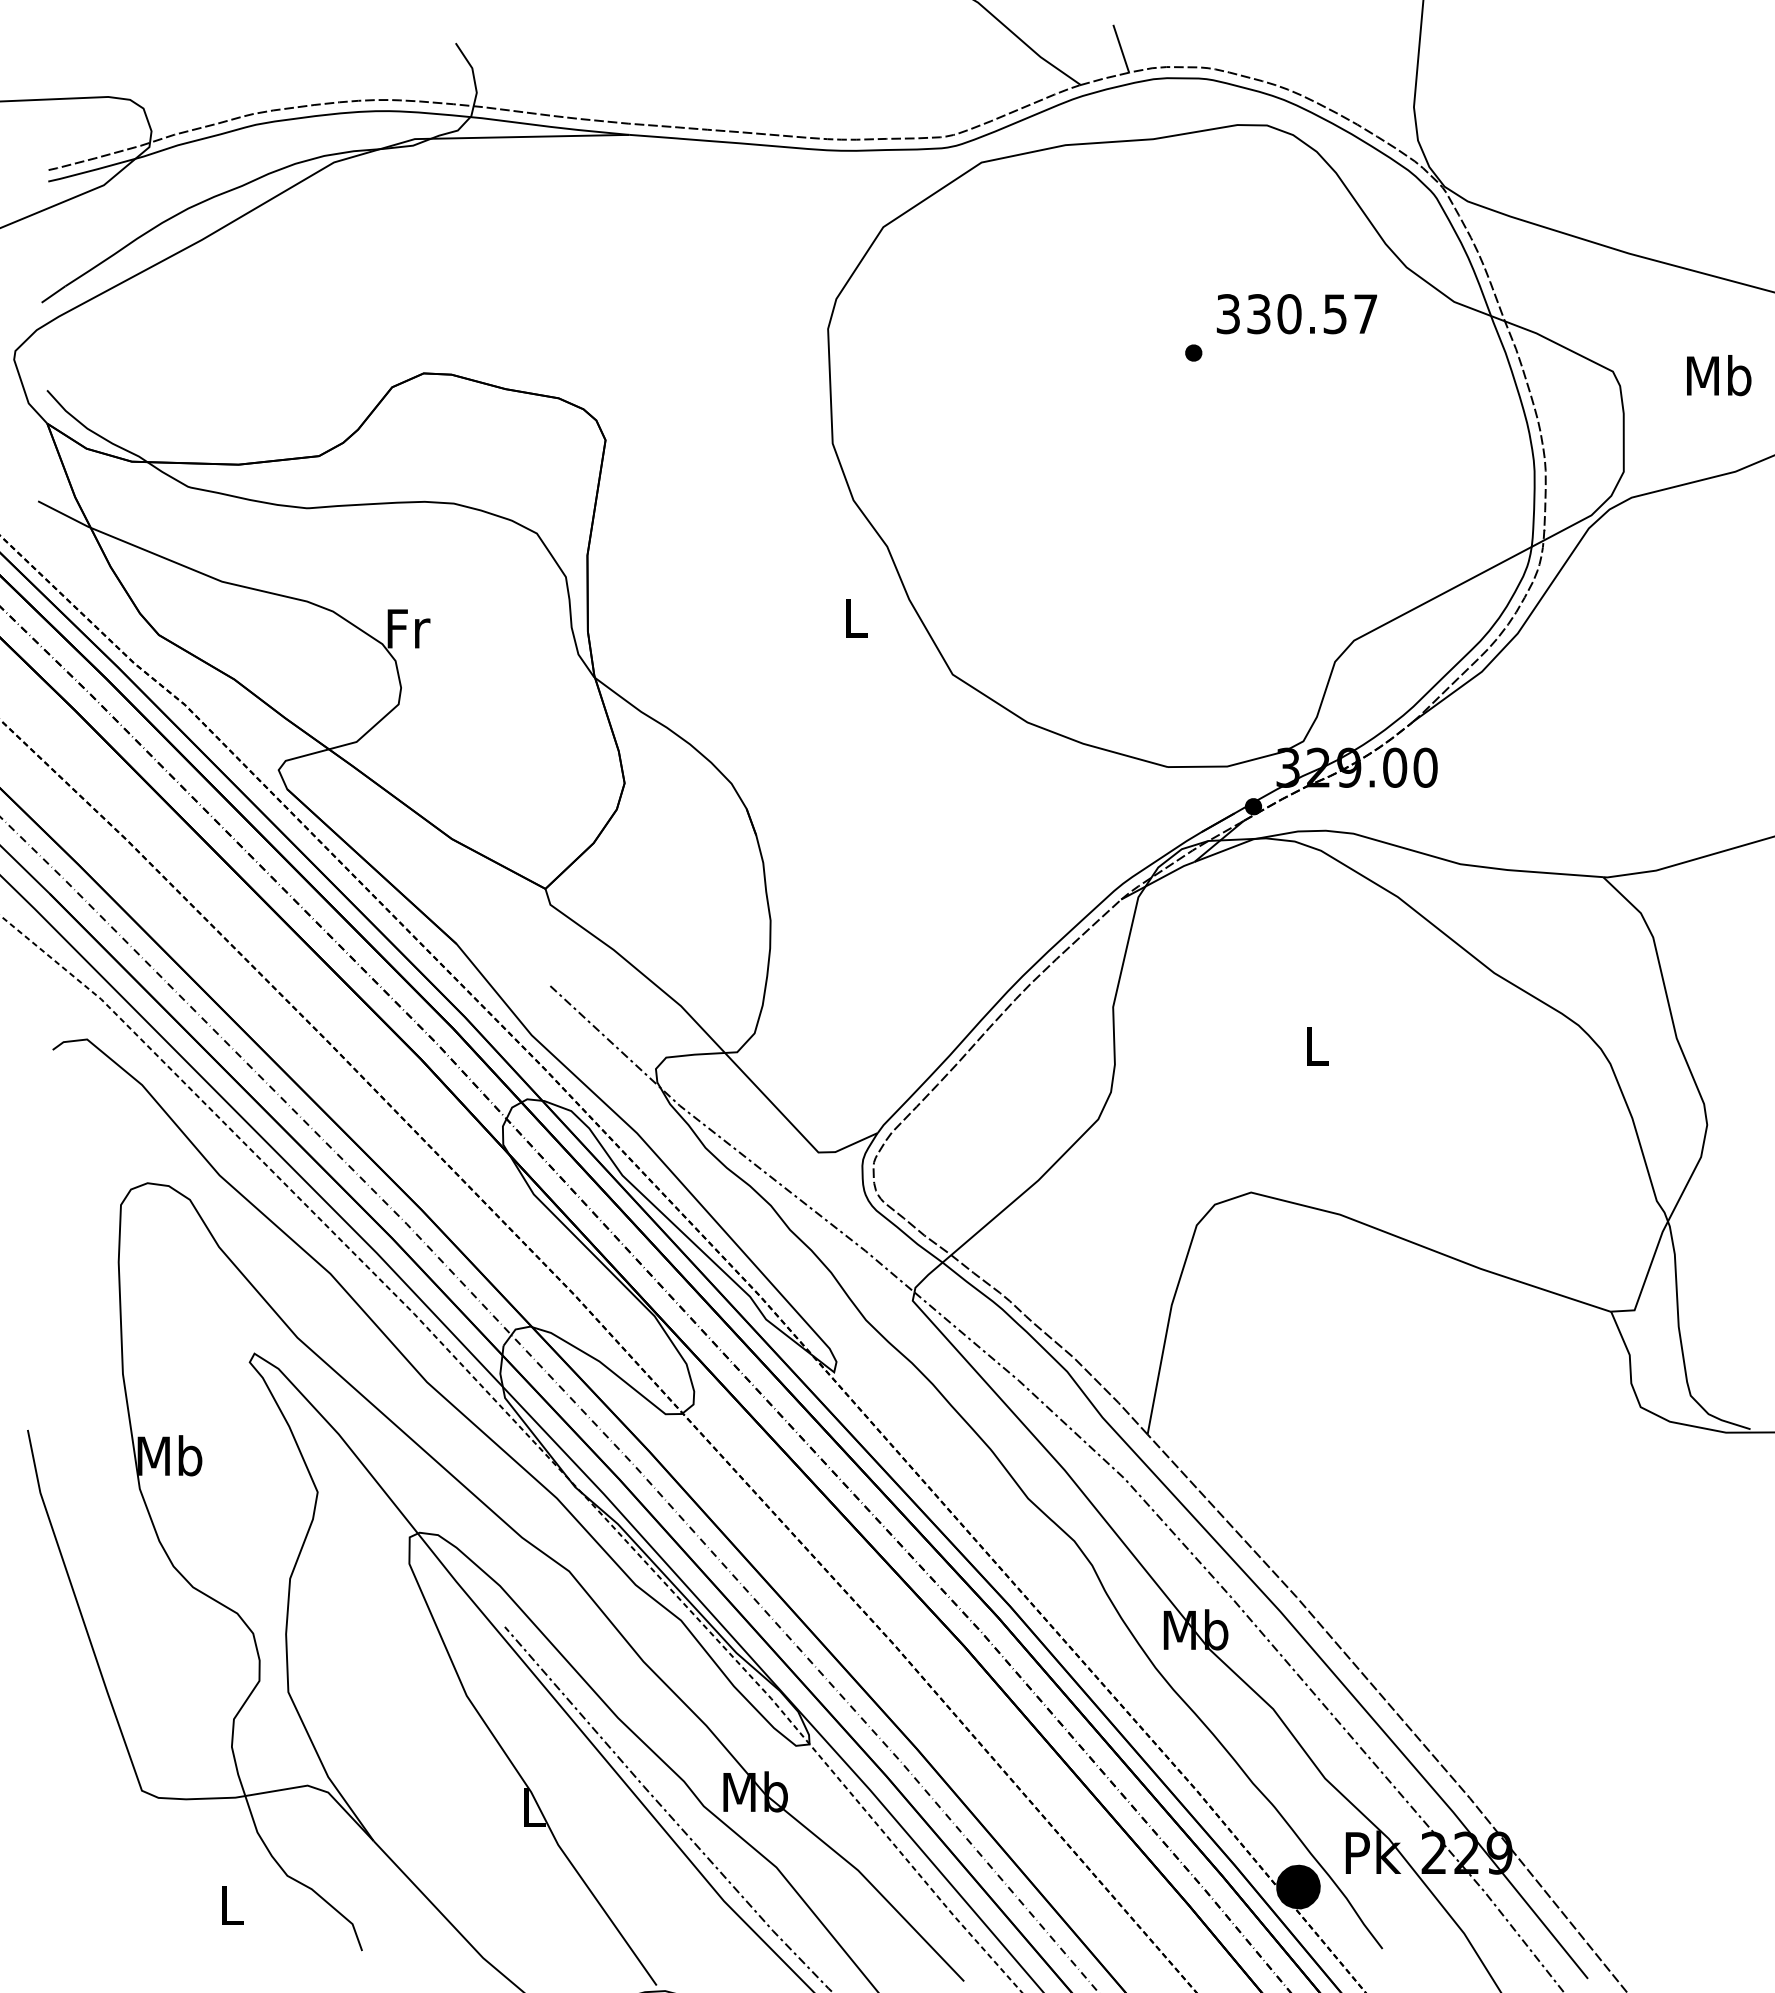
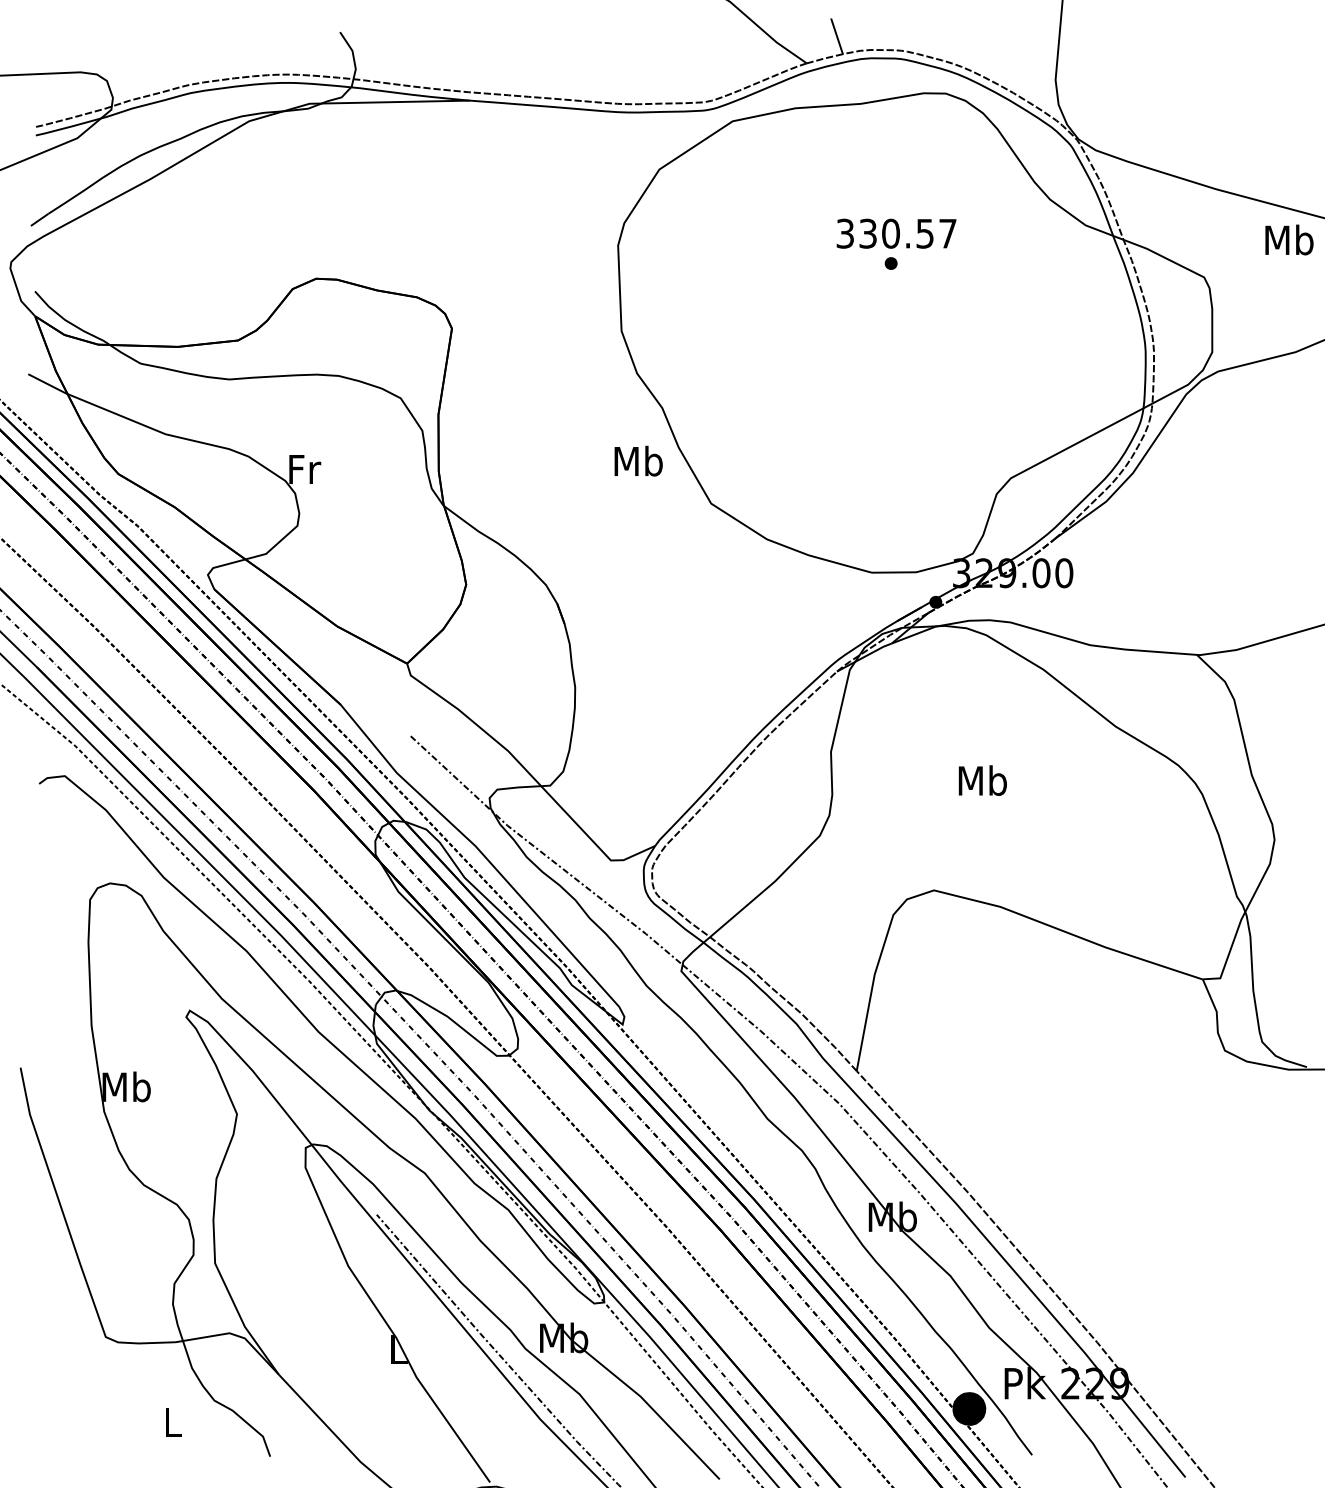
text: (1297, 314) -> (896, 234), moved
text: (1719, 375) -> (1289, 239), moved
text: (855, 617) -> (638, 461), L -> Mb
text: (1316, 1045) -> (982, 780), L -> Mb

